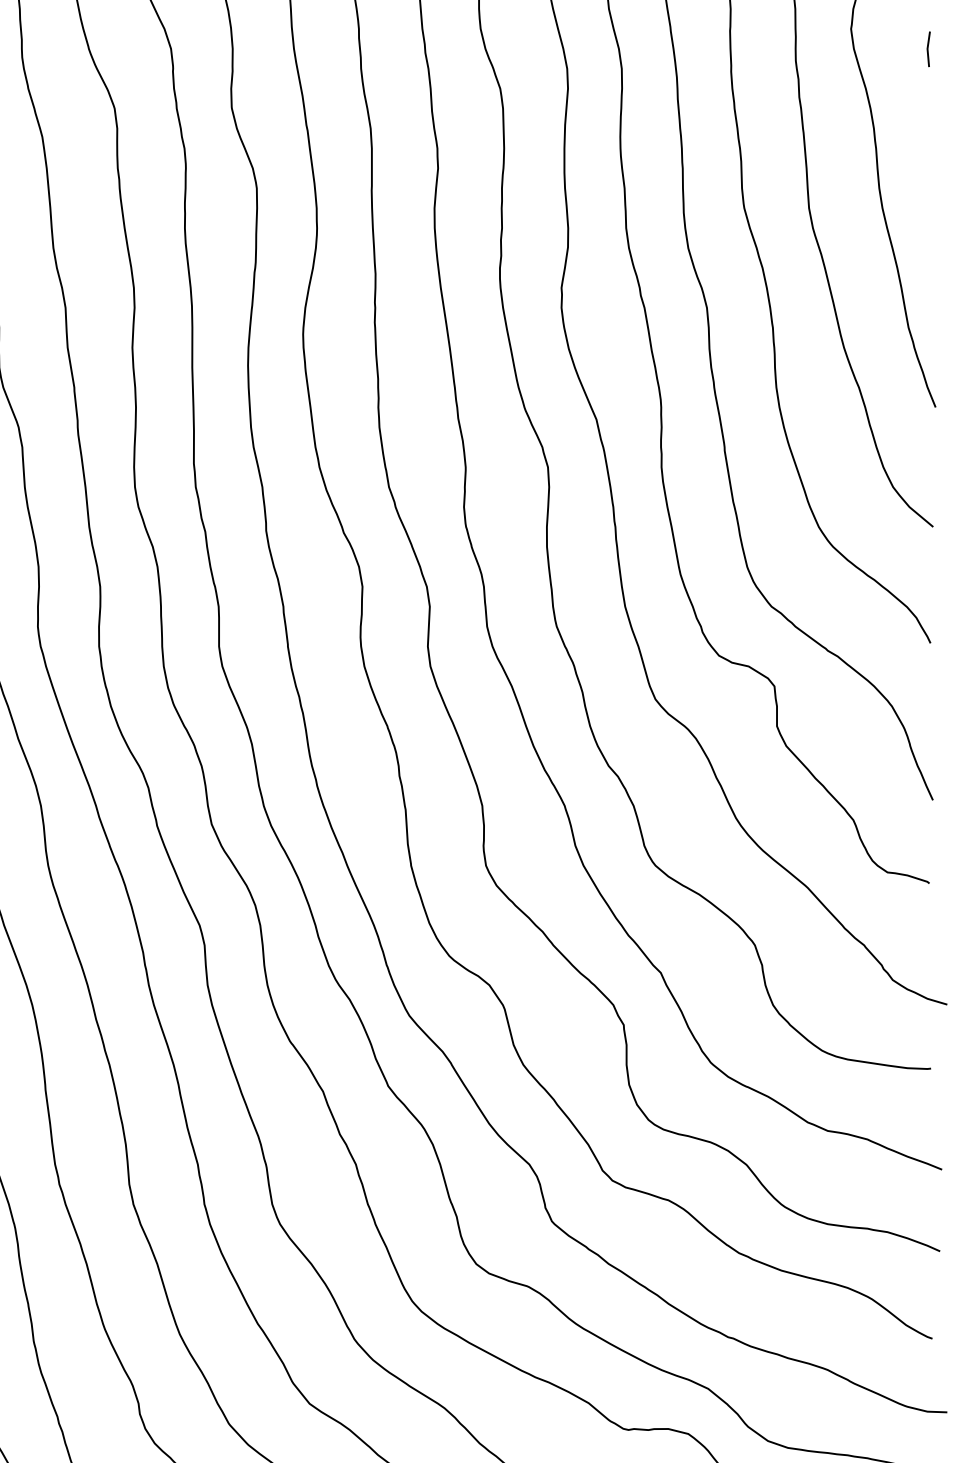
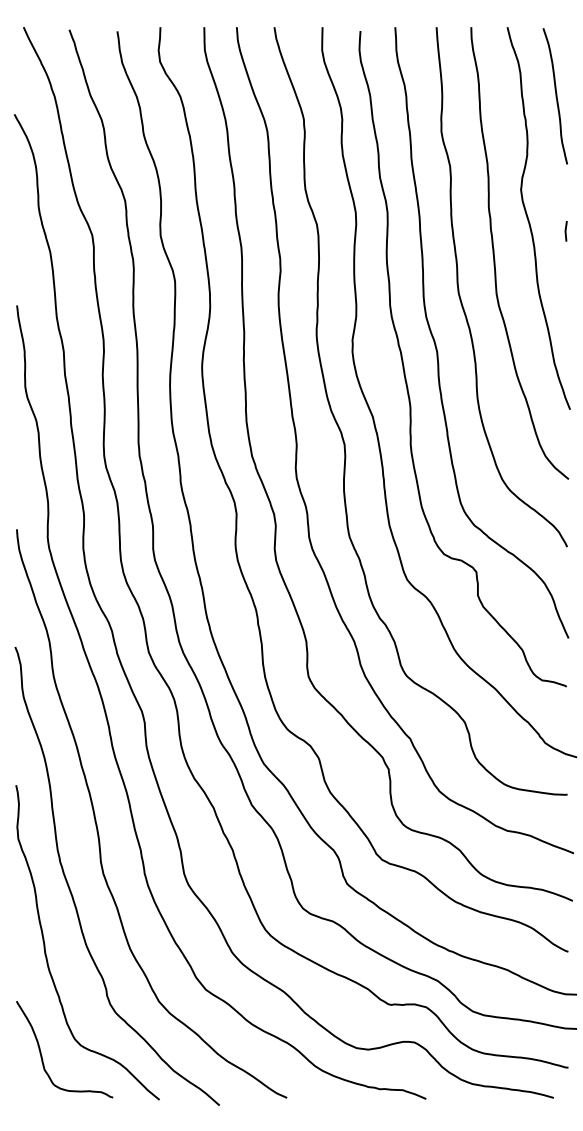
line: (927, 49) -> (565, 231), moved

